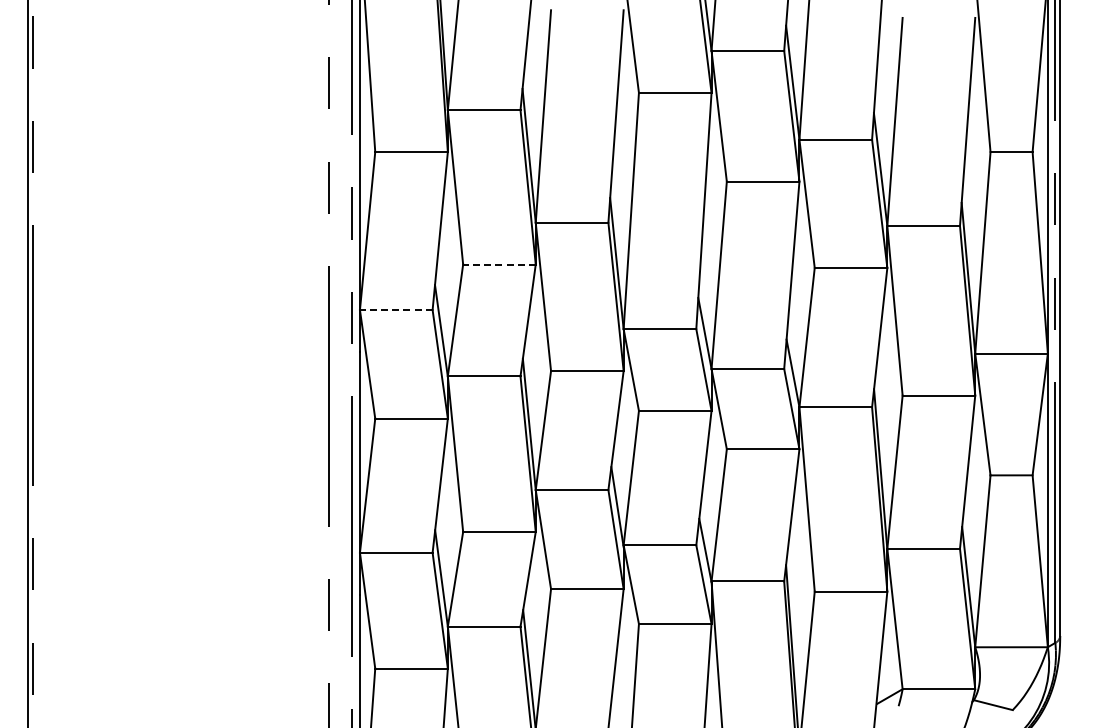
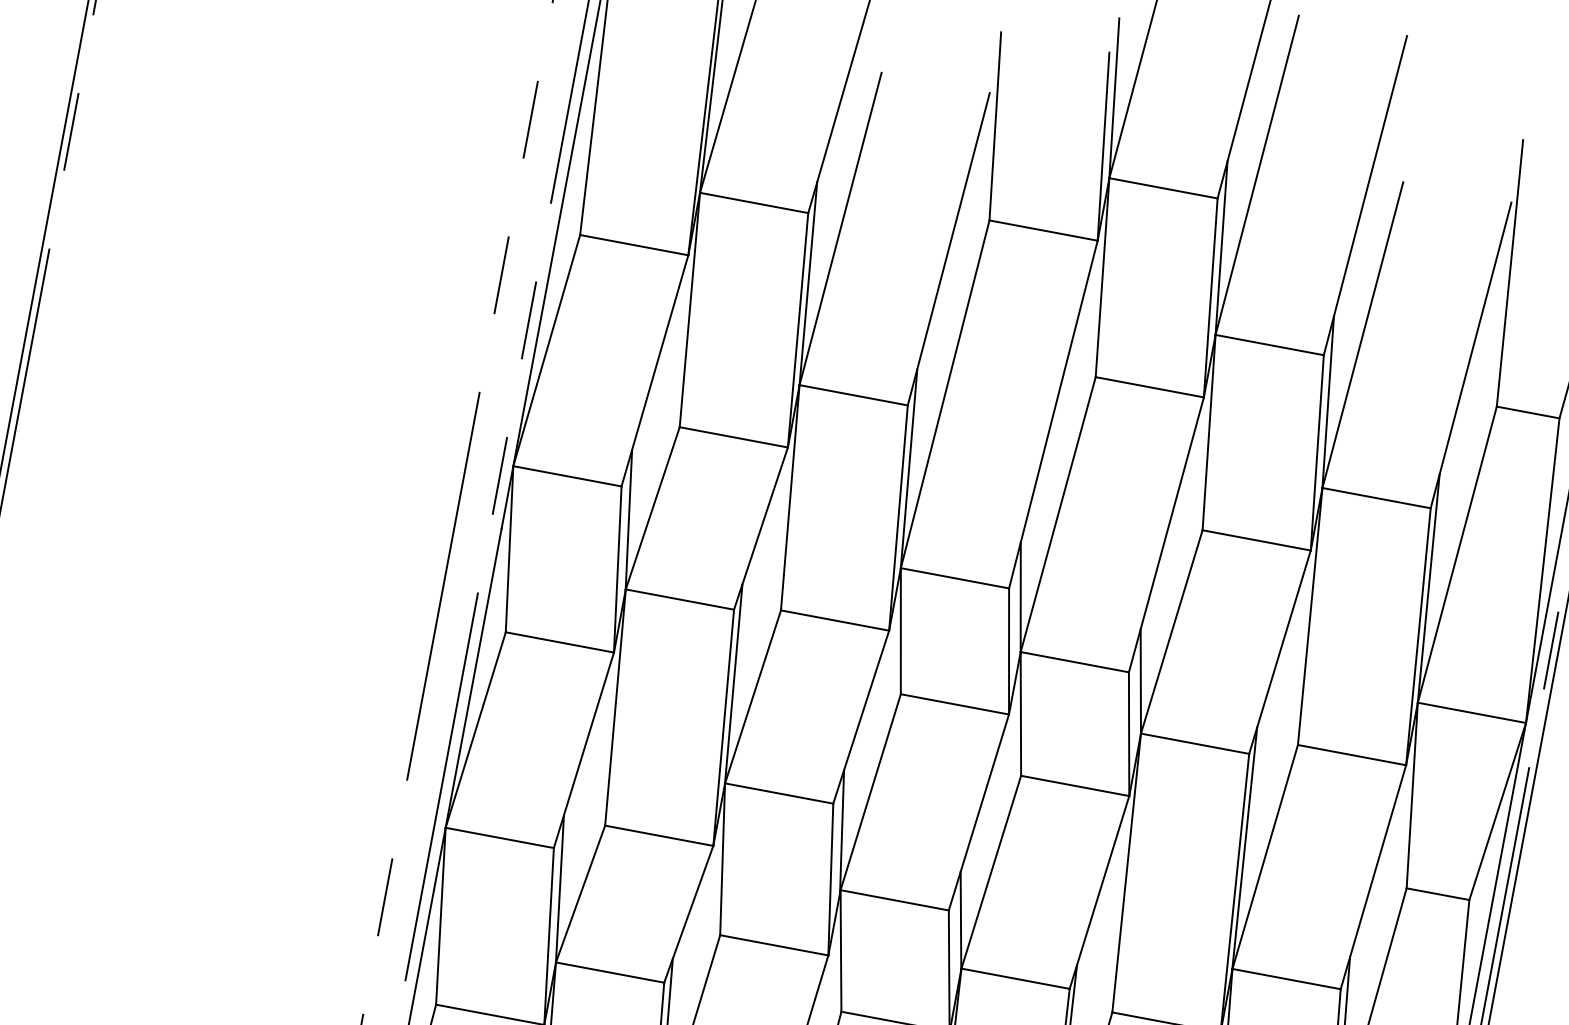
line: (498, 264) -> (732, 436), dashed -> solid
line: (395, 310) -> (566, 476), dashed -> solid

